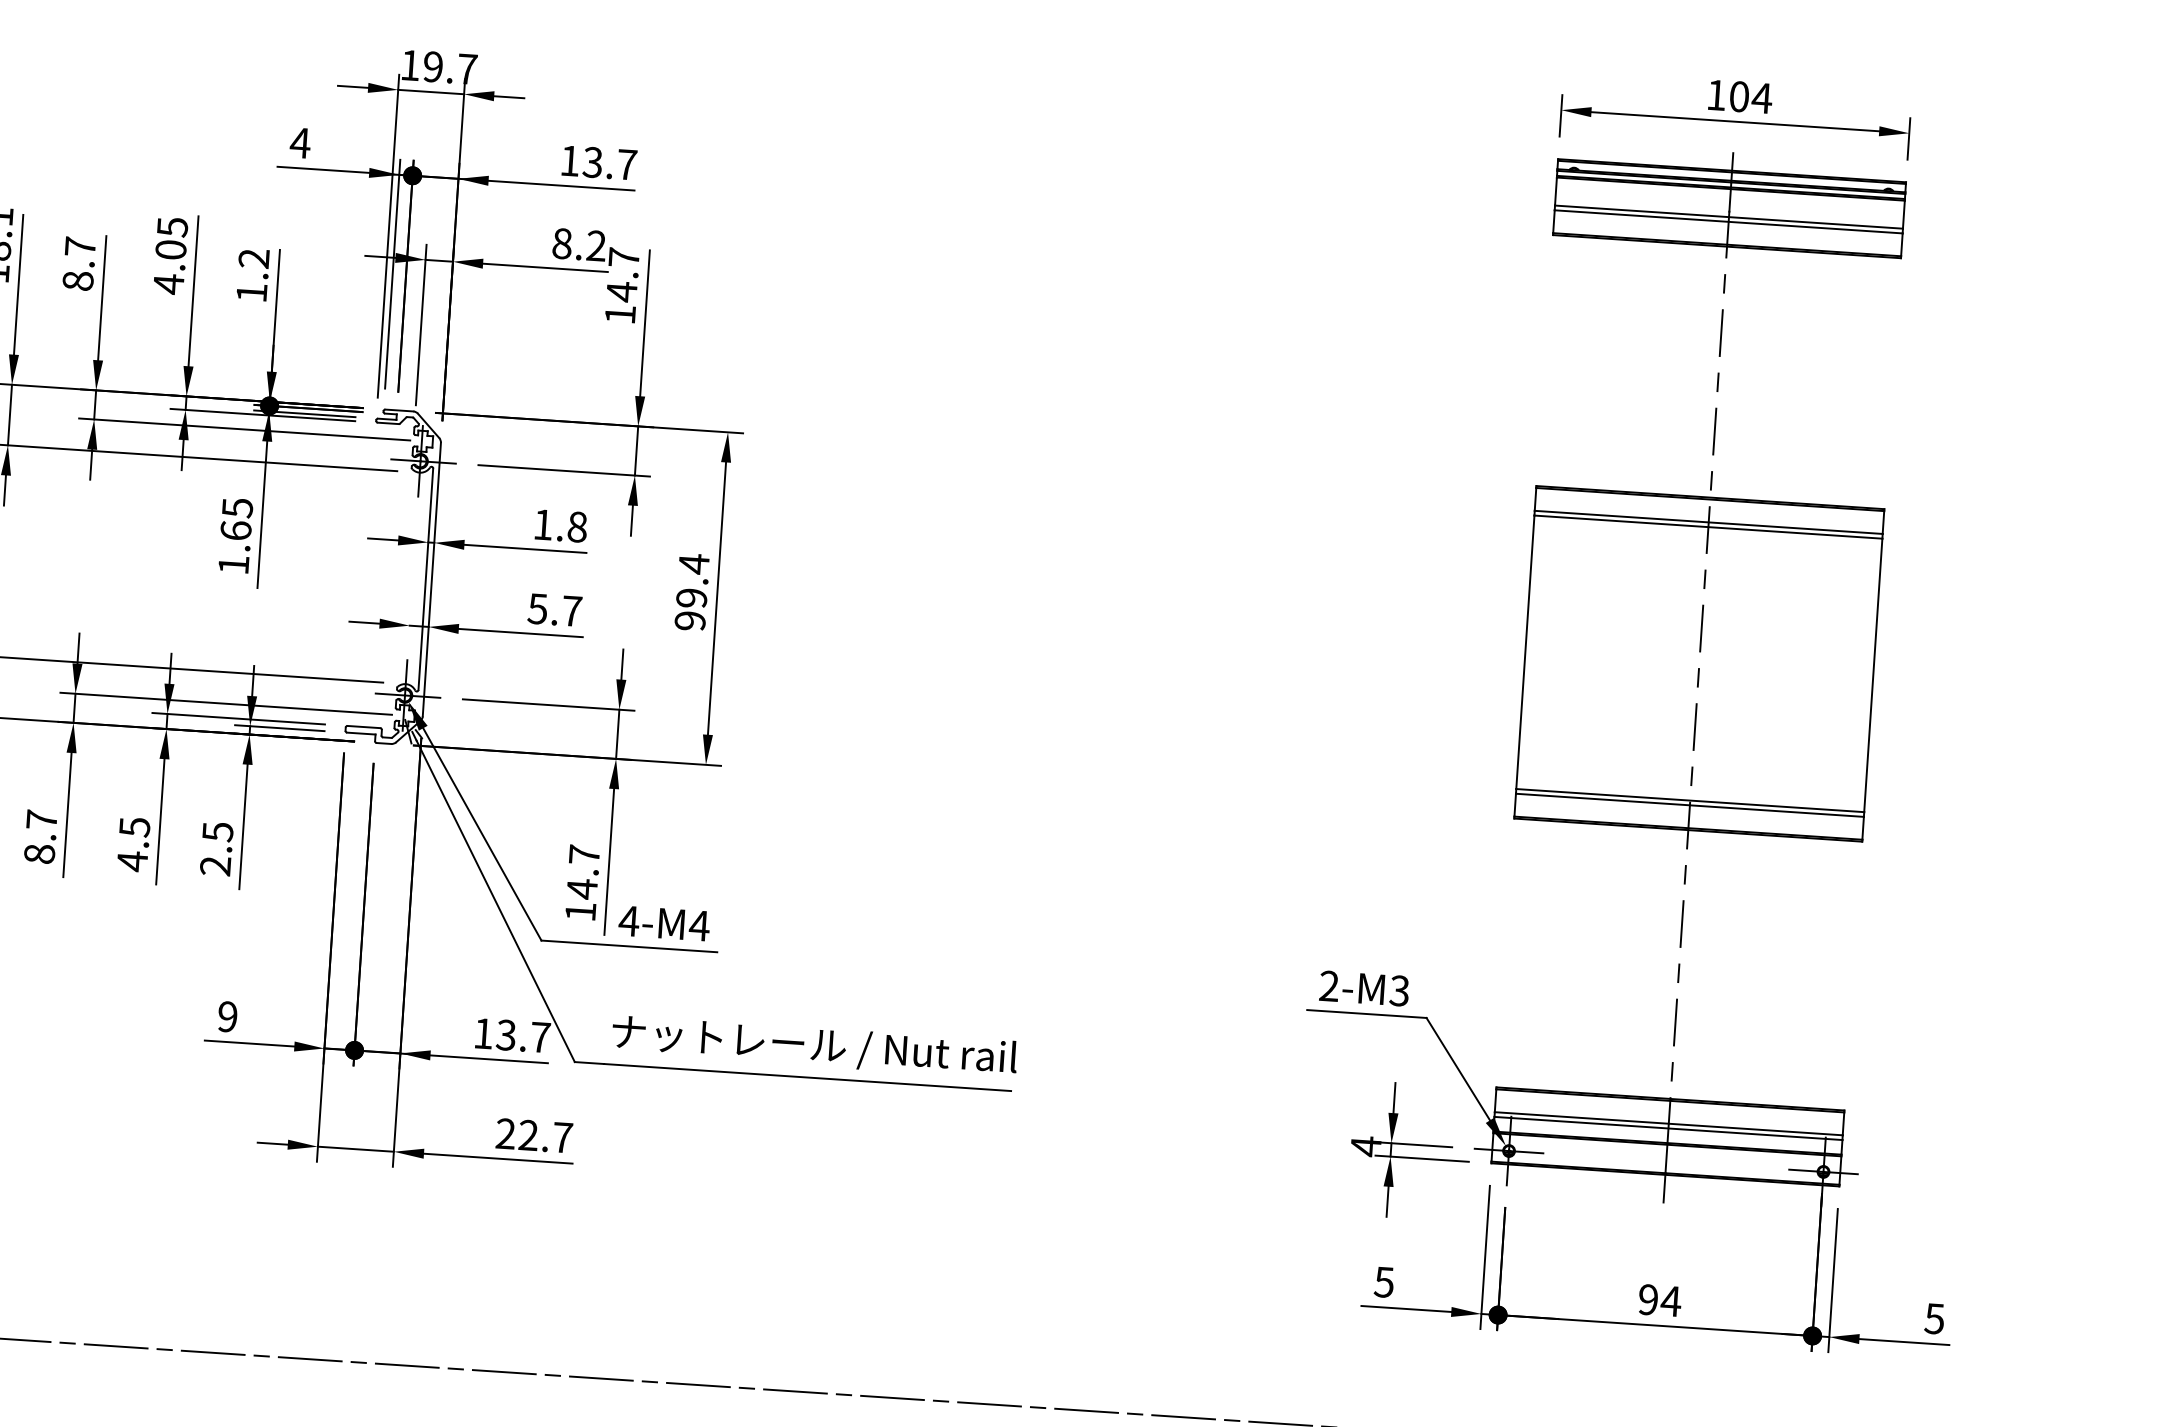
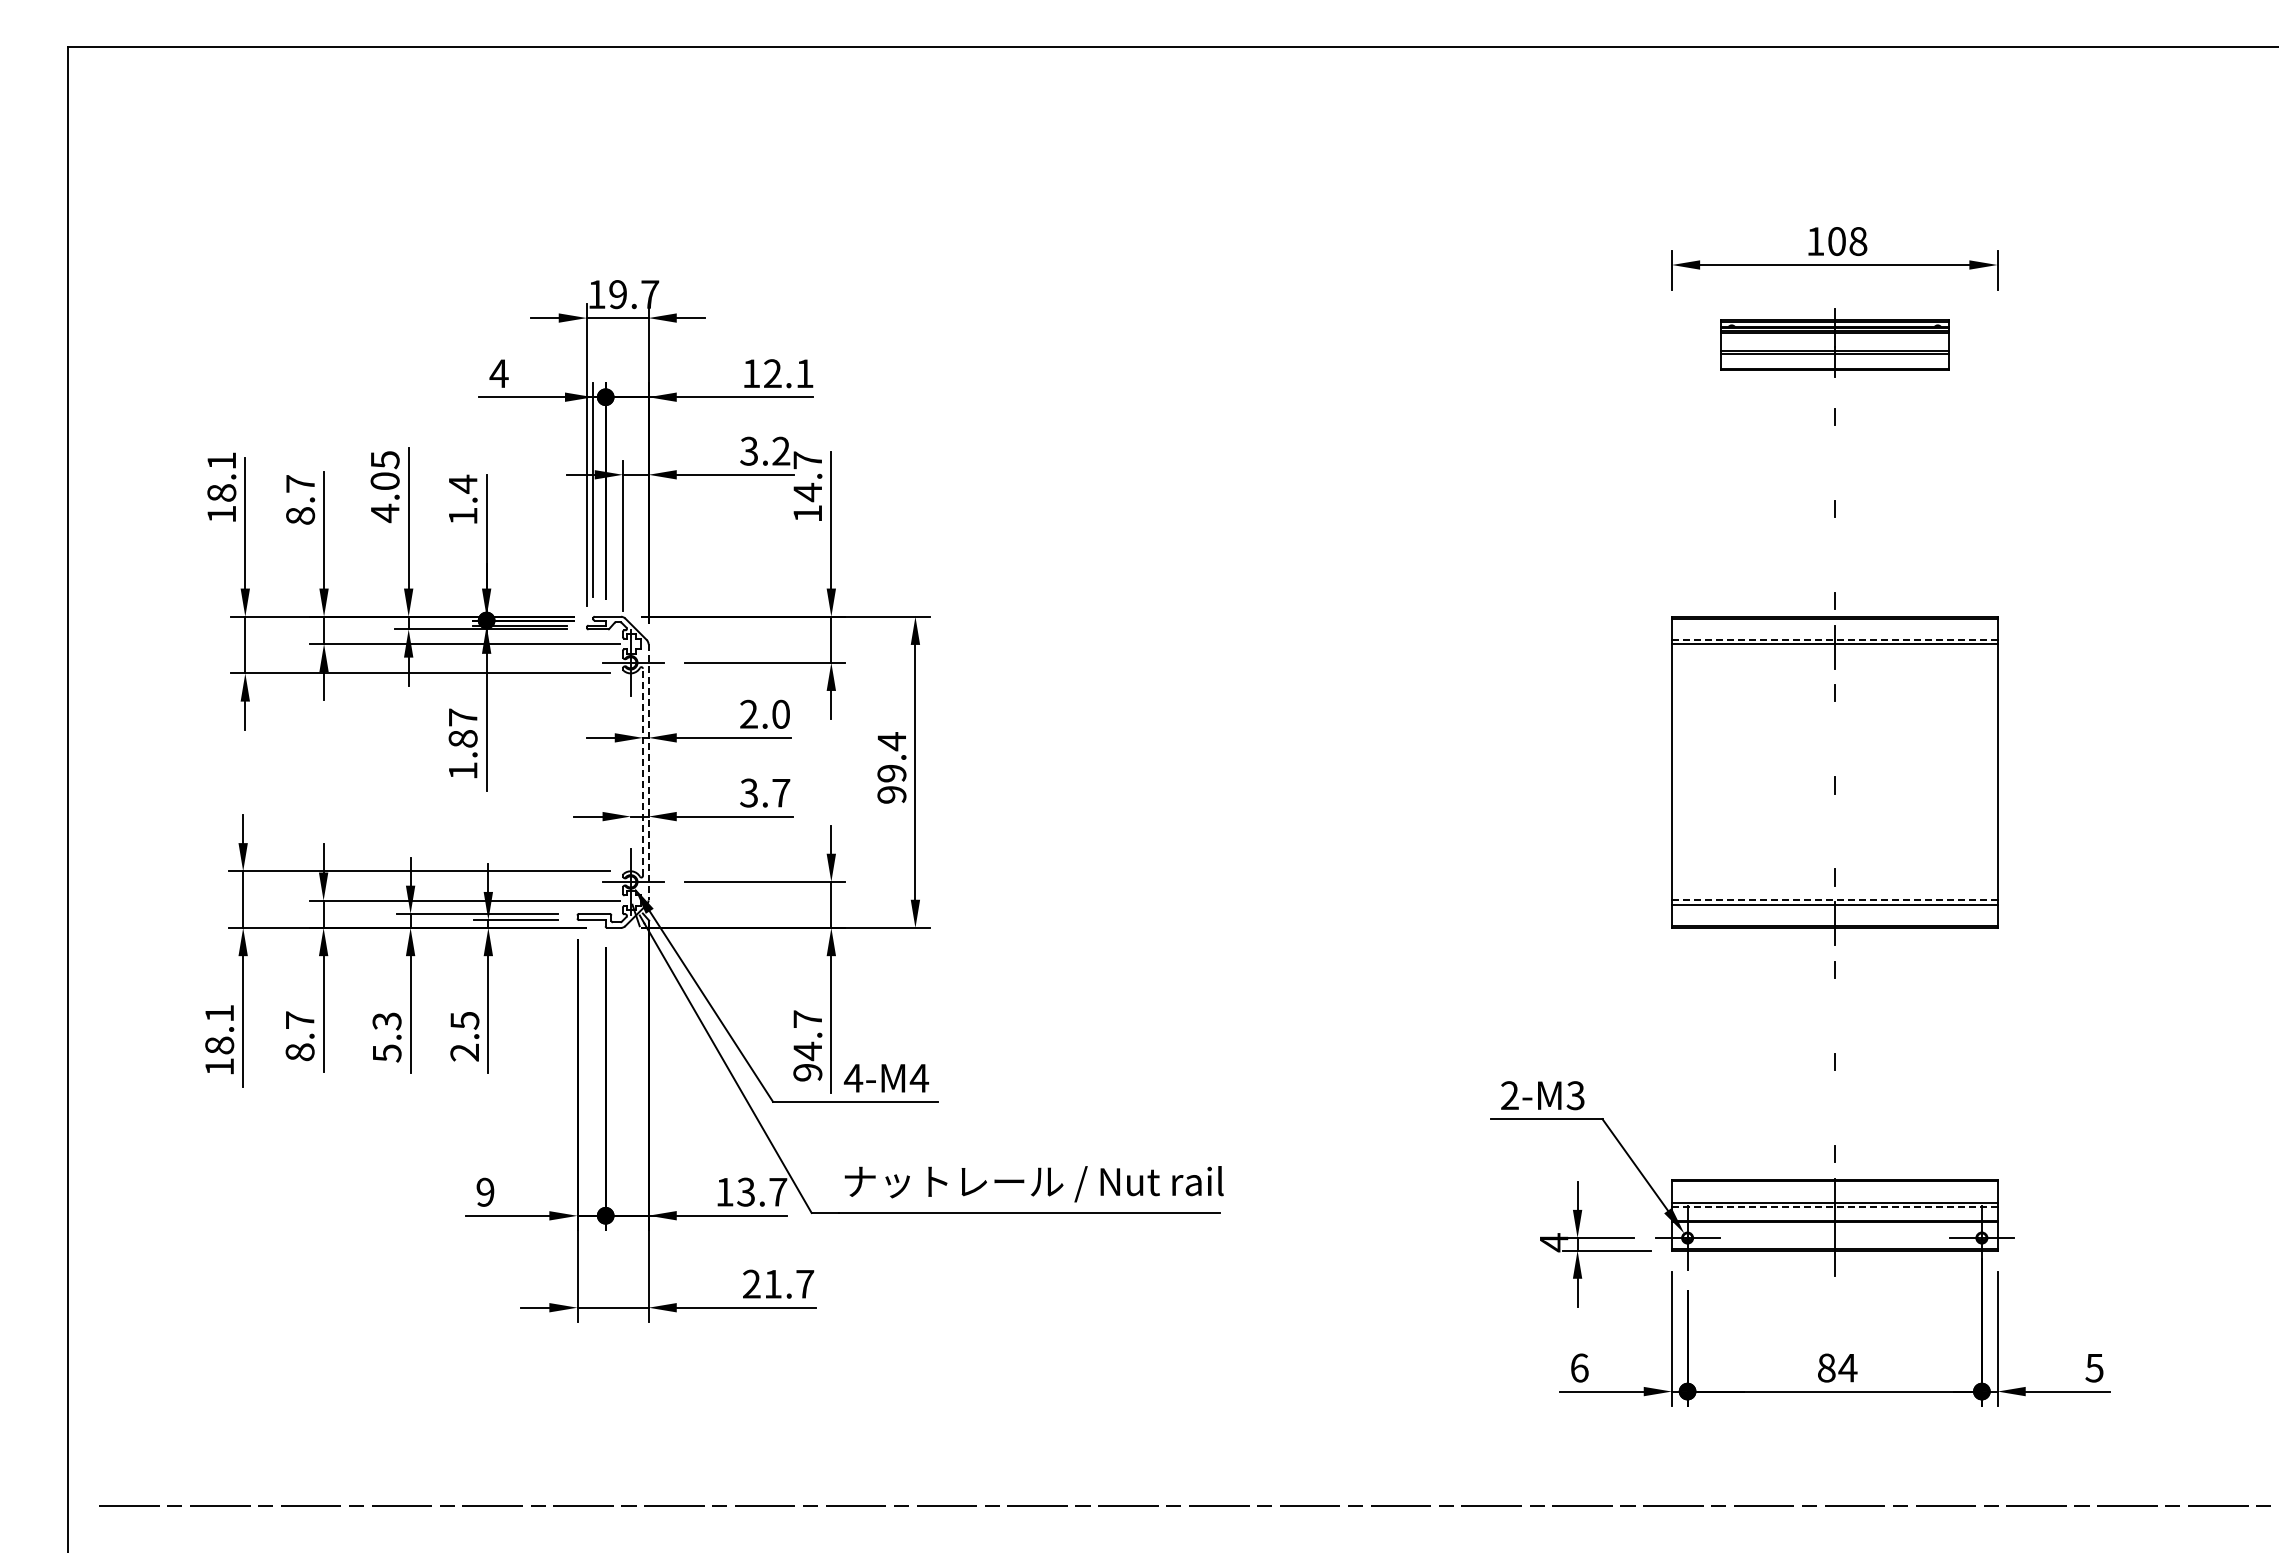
text: (1761, 98) -> (1857, 241), 104 -> 108
text: (609, 163) -> (788, 373), 13.7 -> 12.1
part: (1729, 204) -> (1834, 342), size x0.7
text: (562, 242) -> (749, 450), 8.2 -> 3.2
text: (253, 257) -> (462, 483), 1.2 -> 1.4
line: (1721, 332) -> (1834, 462), removed
line: (1714, 431) -> (1834, 554), removed
text: (236, 518) -> (462, 727), 1.65 -> 1.87
line: (1708, 521) -> (1834, 639), solid -> dashed
text: (559, 525) -> (764, 713), 1.8 -> 2.0
line: (425, 579) -> (642, 772), solid -> dashed
line: (431, 579) -> (648, 772), solid -> dashed
text: (537, 608) -> (748, 792), 5.7 -> 3.7
line: (1701, 627) -> (1834, 738), removed
line: (1694, 727) -> (1834, 831), removed
line: (1689, 800) -> (1834, 900), solid -> dashed
text: (132, 844) -> (386, 1037), 4.5 -> 5.3
text: (580, 911) -> (807, 1072), 14.7 -> 94.7
line: (1681, 923) -> (1834, 1015), removed
line: (1675, 1021) -> (1834, 1107), removed
line: (1668, 1128) -> (1834, 1207), solid -> dashed
text: (527, 1134) -> (772, 1283), 22.7 -> 21.7
text: (1384, 1281) -> (1579, 1367), 5 -> 6
text: (1648, 1299) -> (1826, 1367), 94 -> 84

